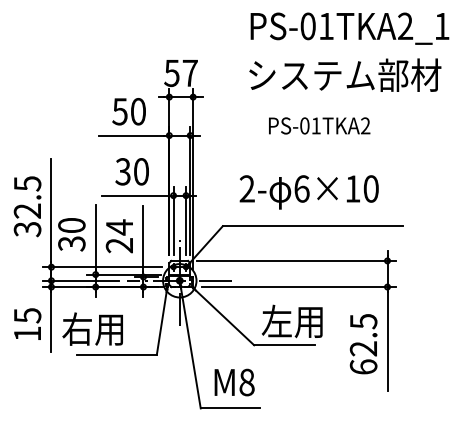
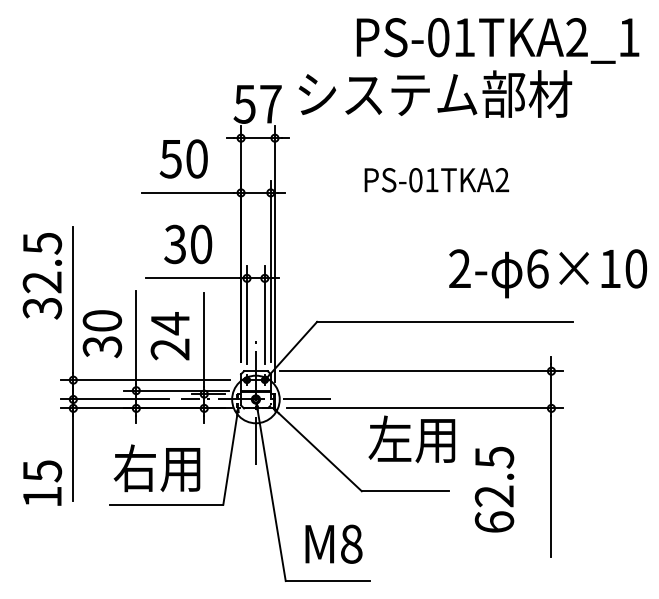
text: (345, 74) -> (435, 93), moved
text: (319, 126) -> (436, 180), moved
text: (308, 192) -> (547, 273), moved
text: (27, 206) -> (42, 276), moved
text: (291, 321) -> (411, 439), moved
text: (27, 323) -> (42, 482), moved
text: (92, 329) -> (156, 468), moved
text: (363, 344) -> (494, 489), moved

